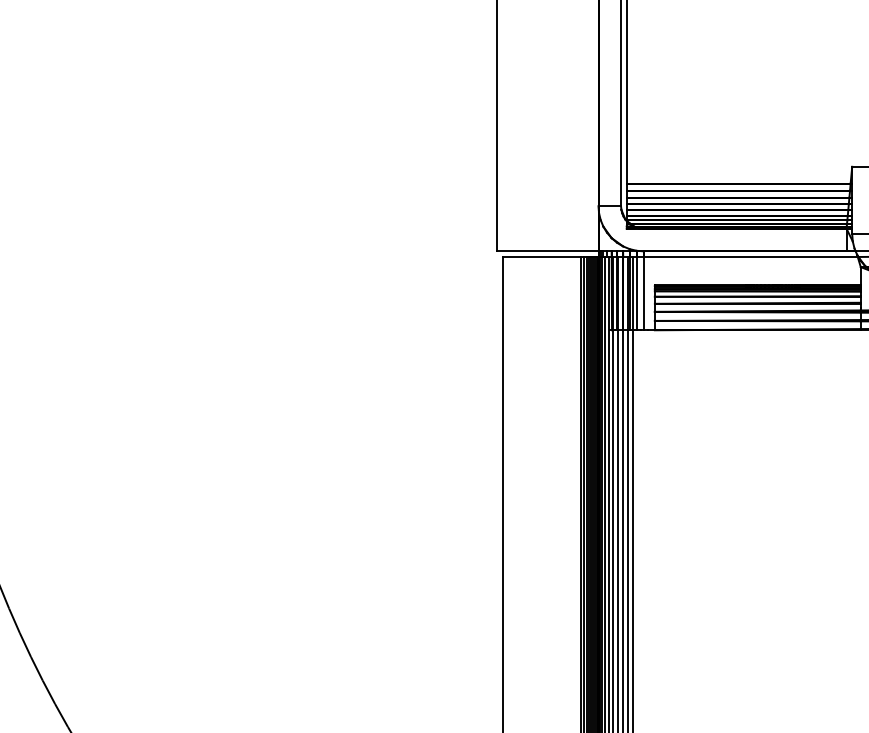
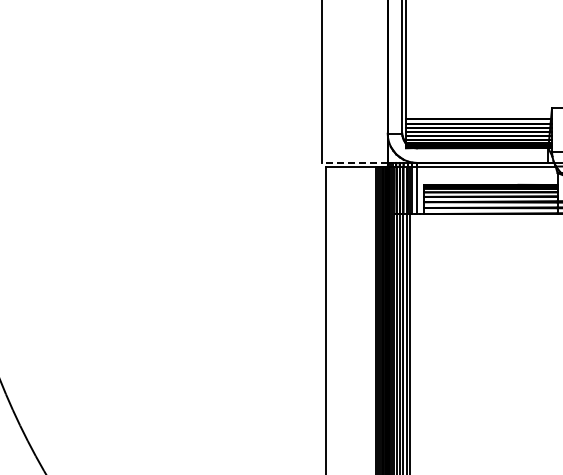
line: (547, 250) -> (354, 162), solid -> dashed

